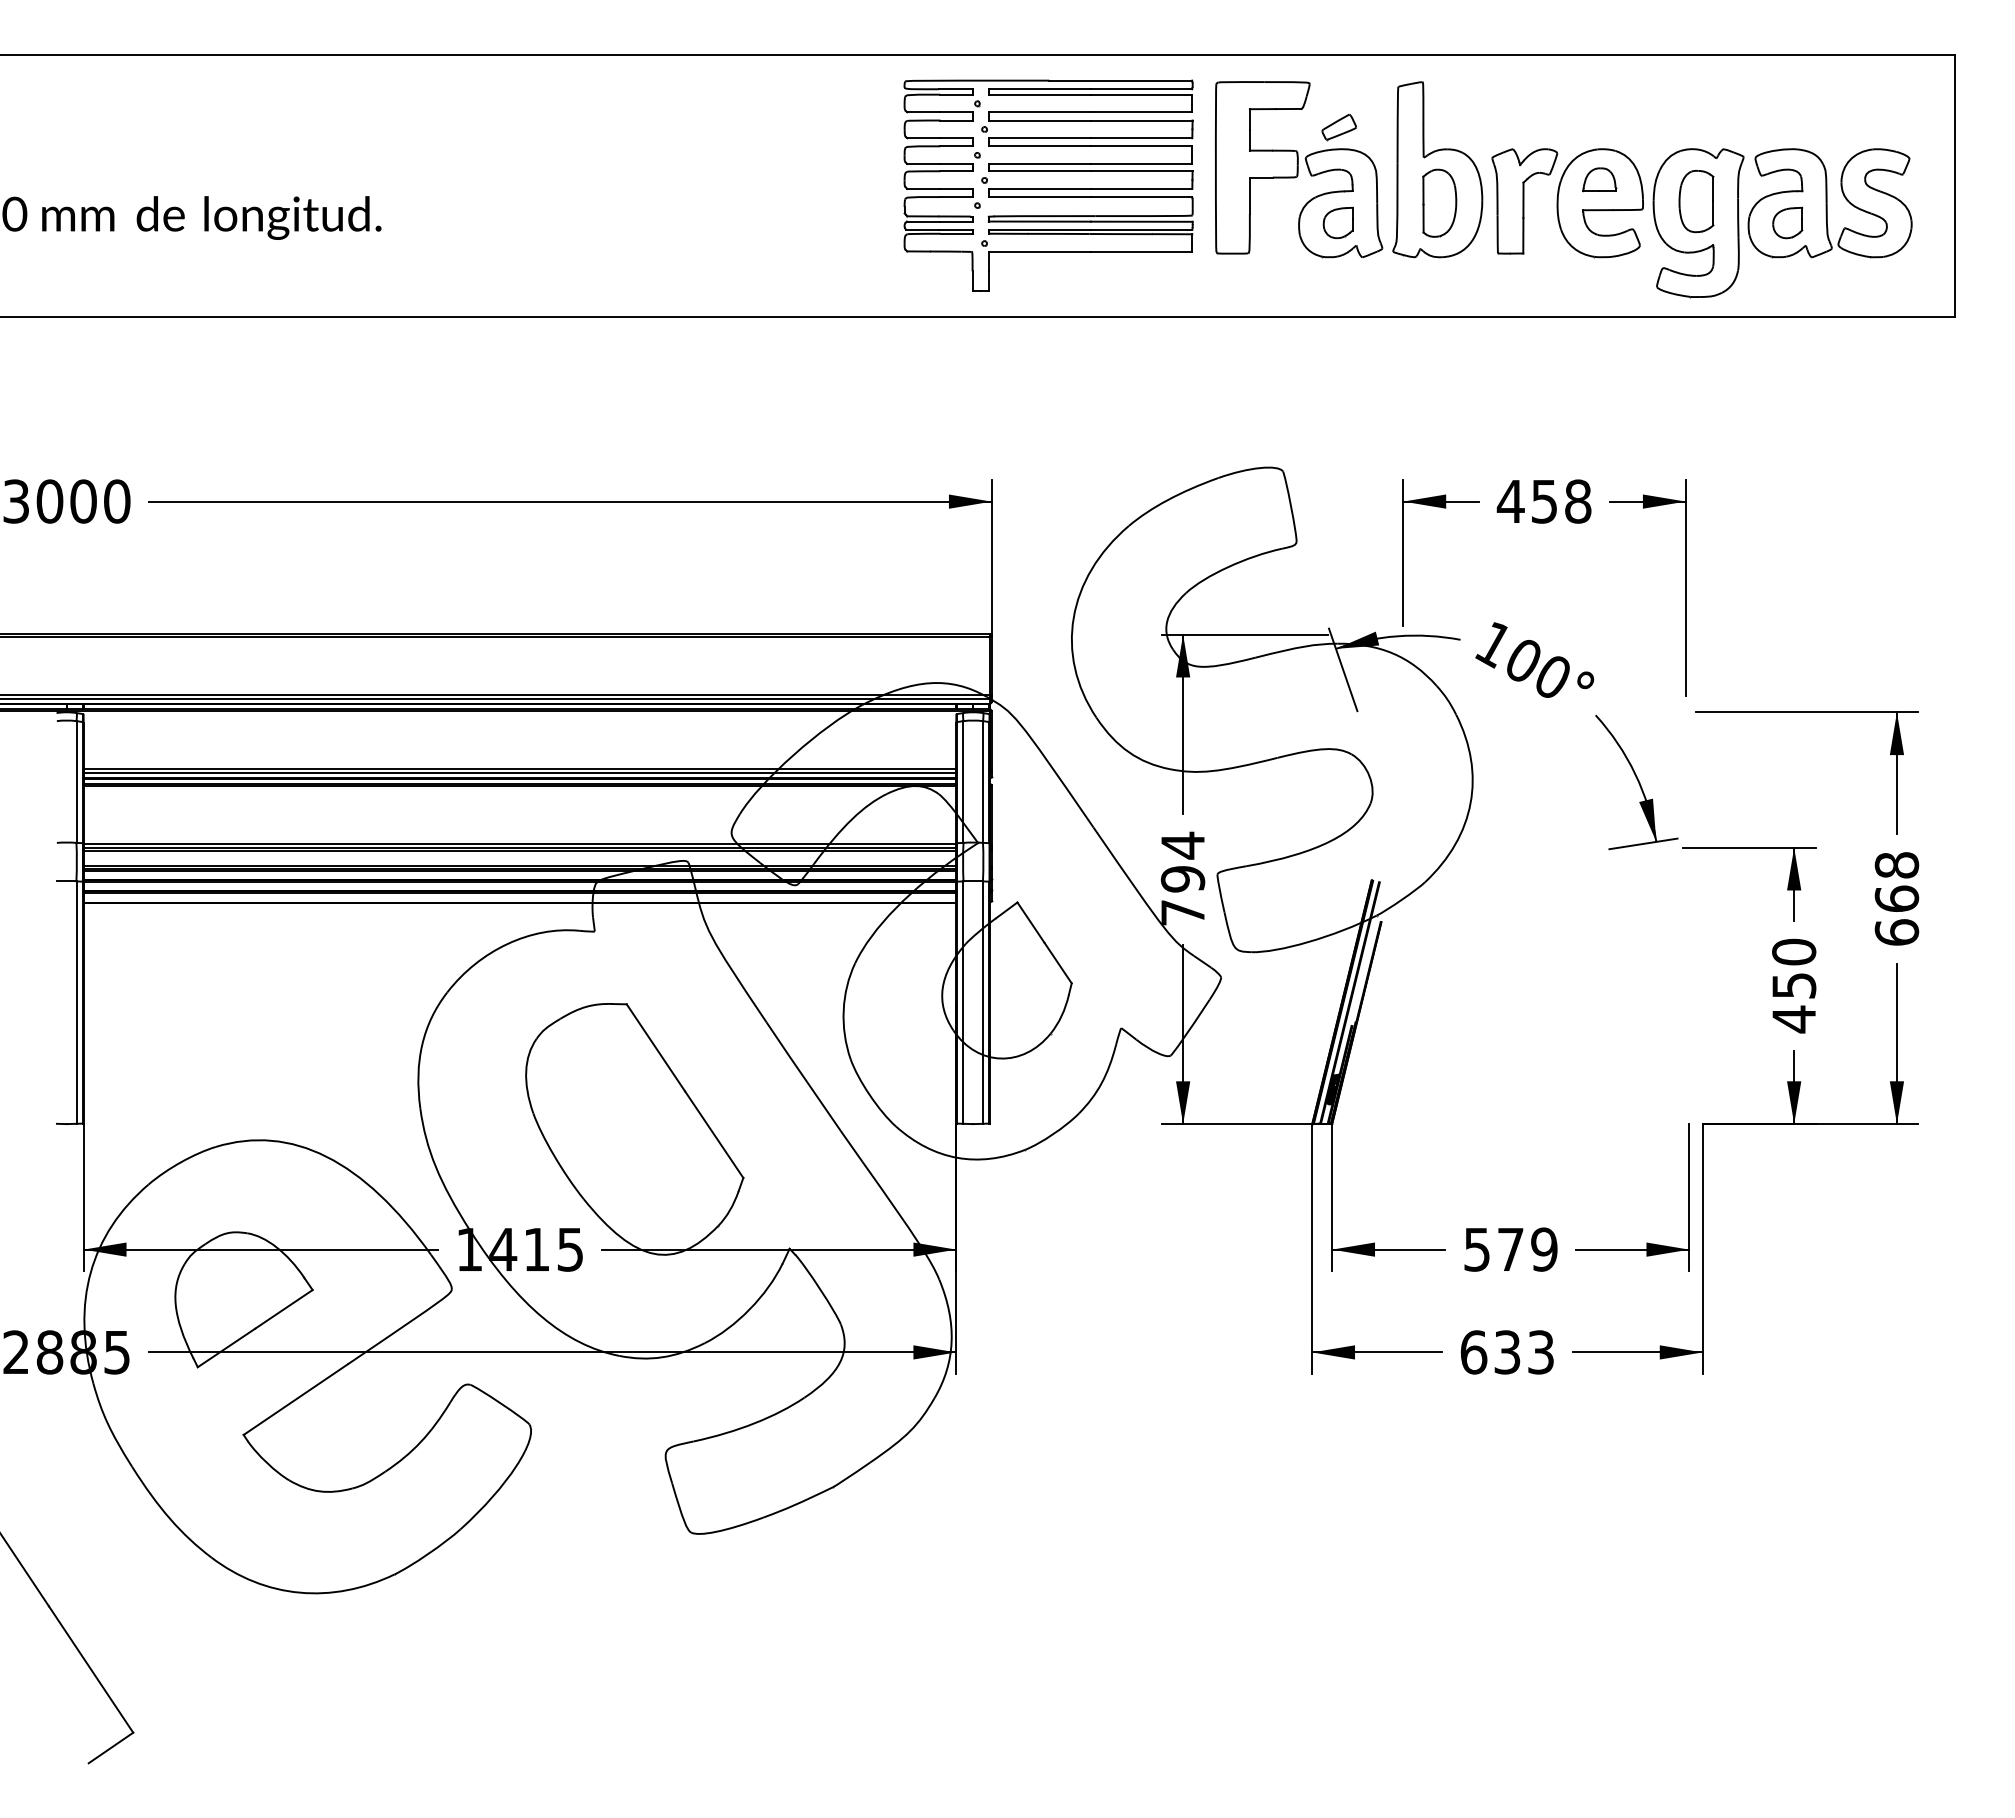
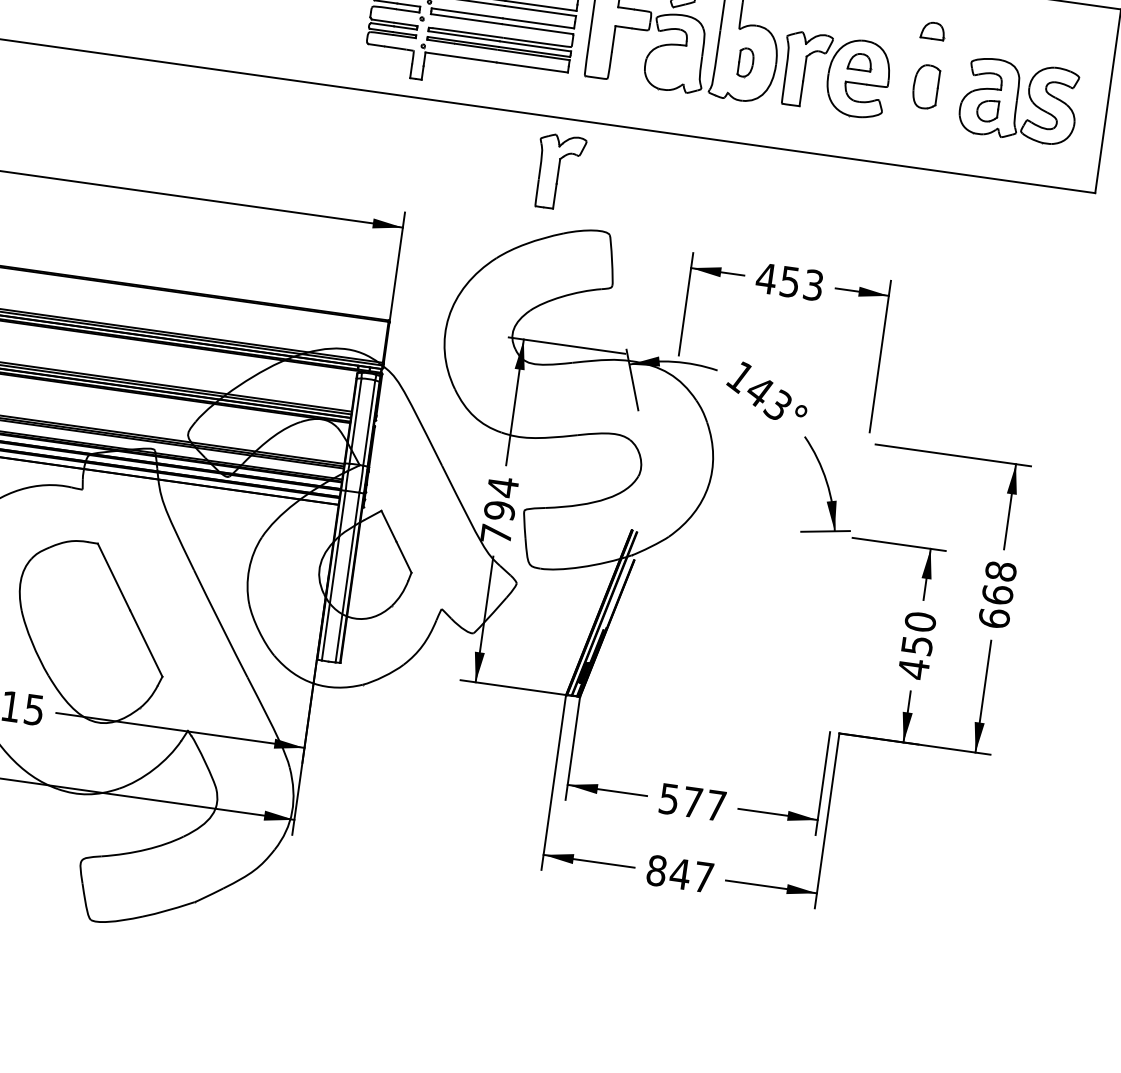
part: (1695, 121) -> (933, 30), added
part: (1439, 202) -> (745, 62), size x0.6
part: (1337, 222) -> (672, 66), removed
part: (1698, 223) -> (925, 102), removed
part: (1199, 393) -> (559, 172), added
text: (1578, 501) -> (813, 285), 458 -> 453
text: (1538, 668) -> (769, 398), 100° -> 143°
text: (1544, 1249) -> (716, 805), 579 -> 577
text: (1506, 1352) -> (679, 874), 633 -> 847

